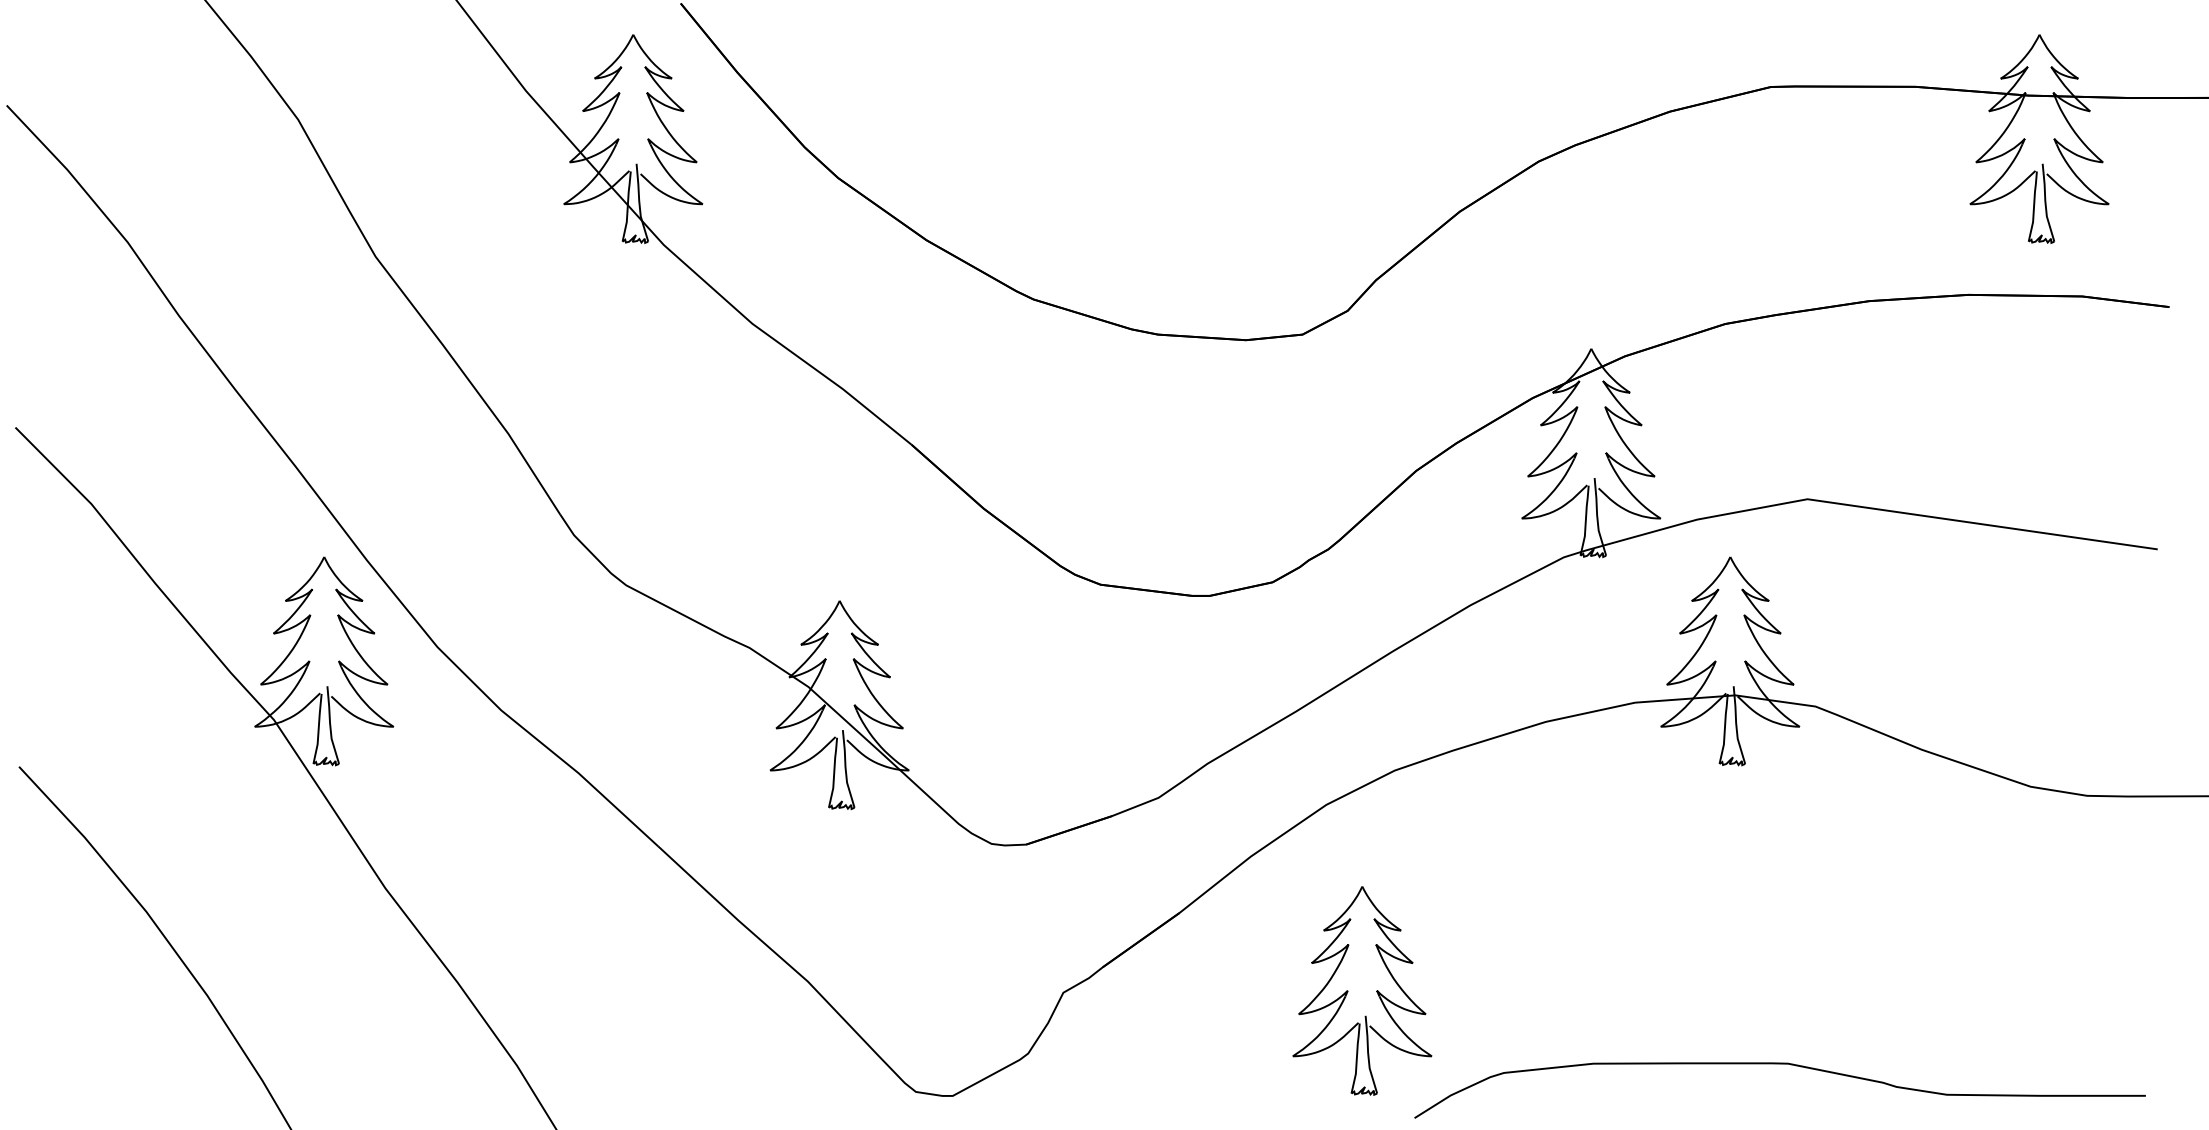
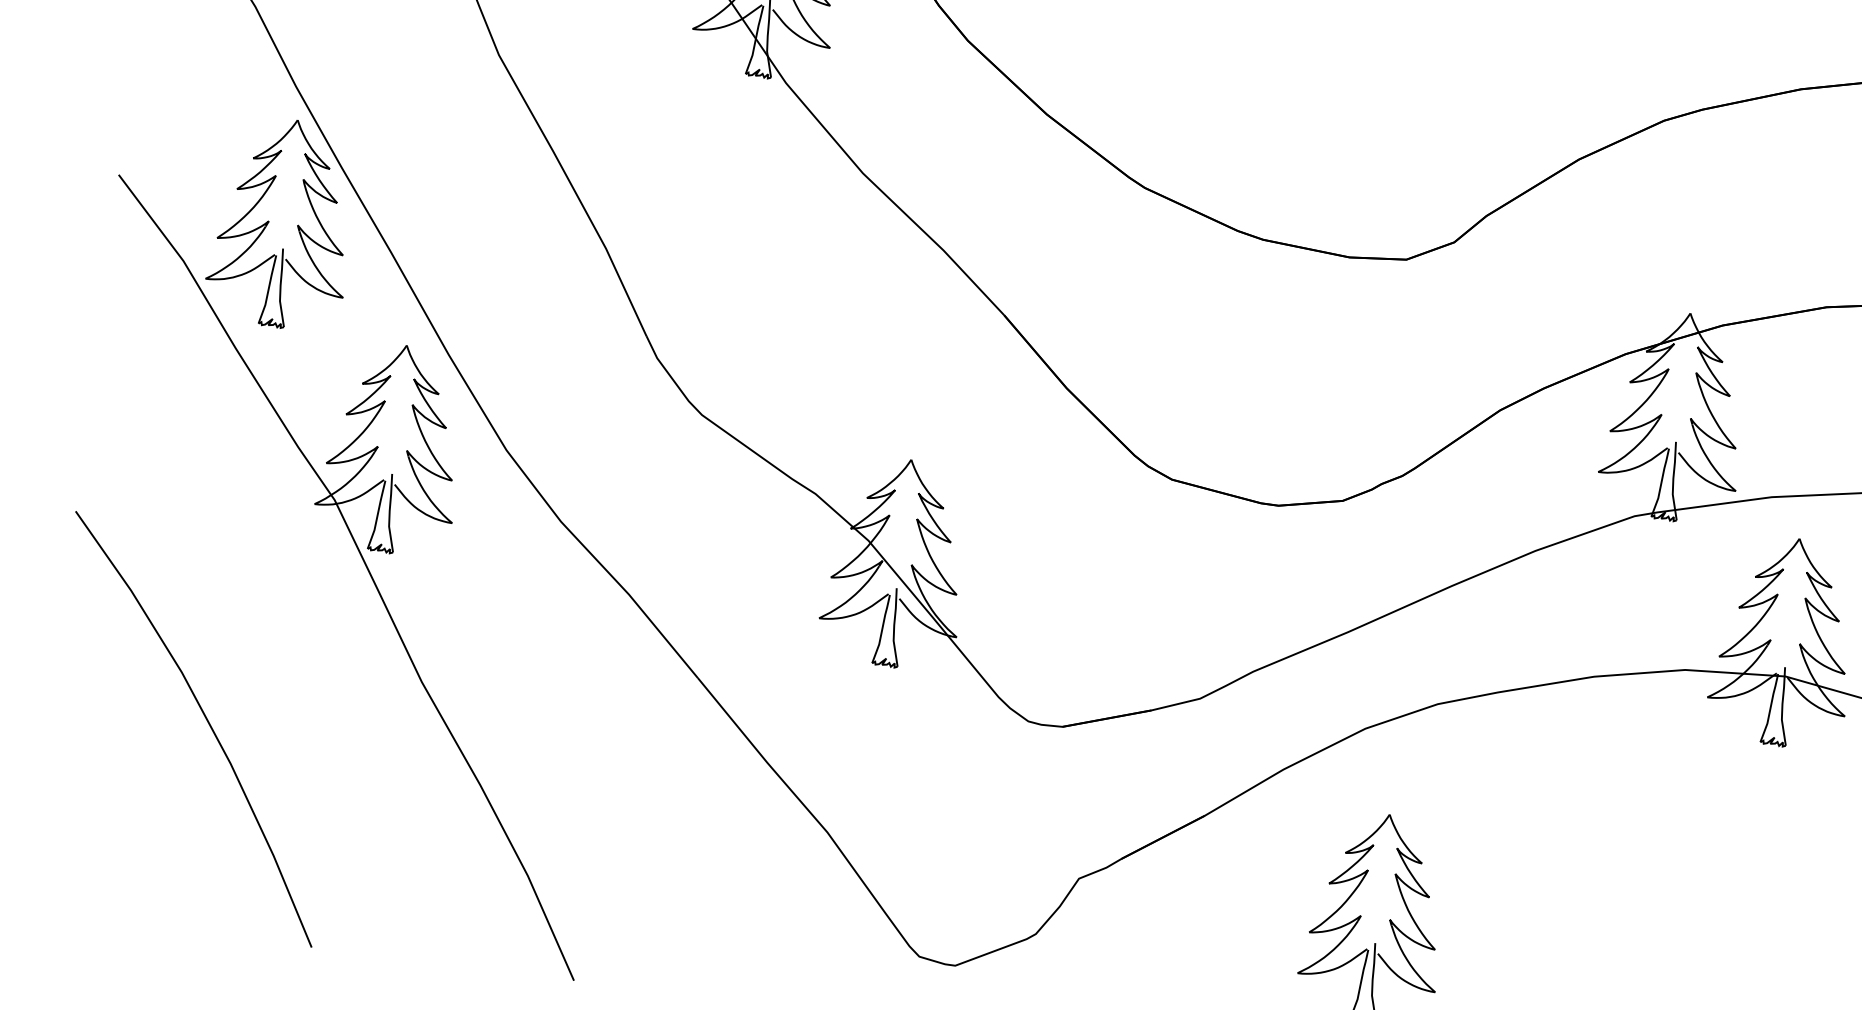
part: (171, 453) -> (269, 221), added

